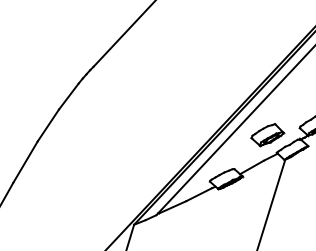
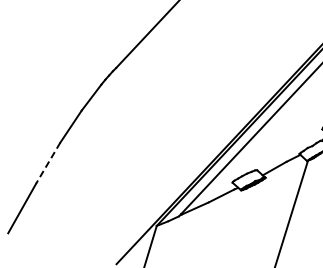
part: (267, 135) -> (290, 136), removed
line: (25, 162) -> (48, 163), solid -> dashed

